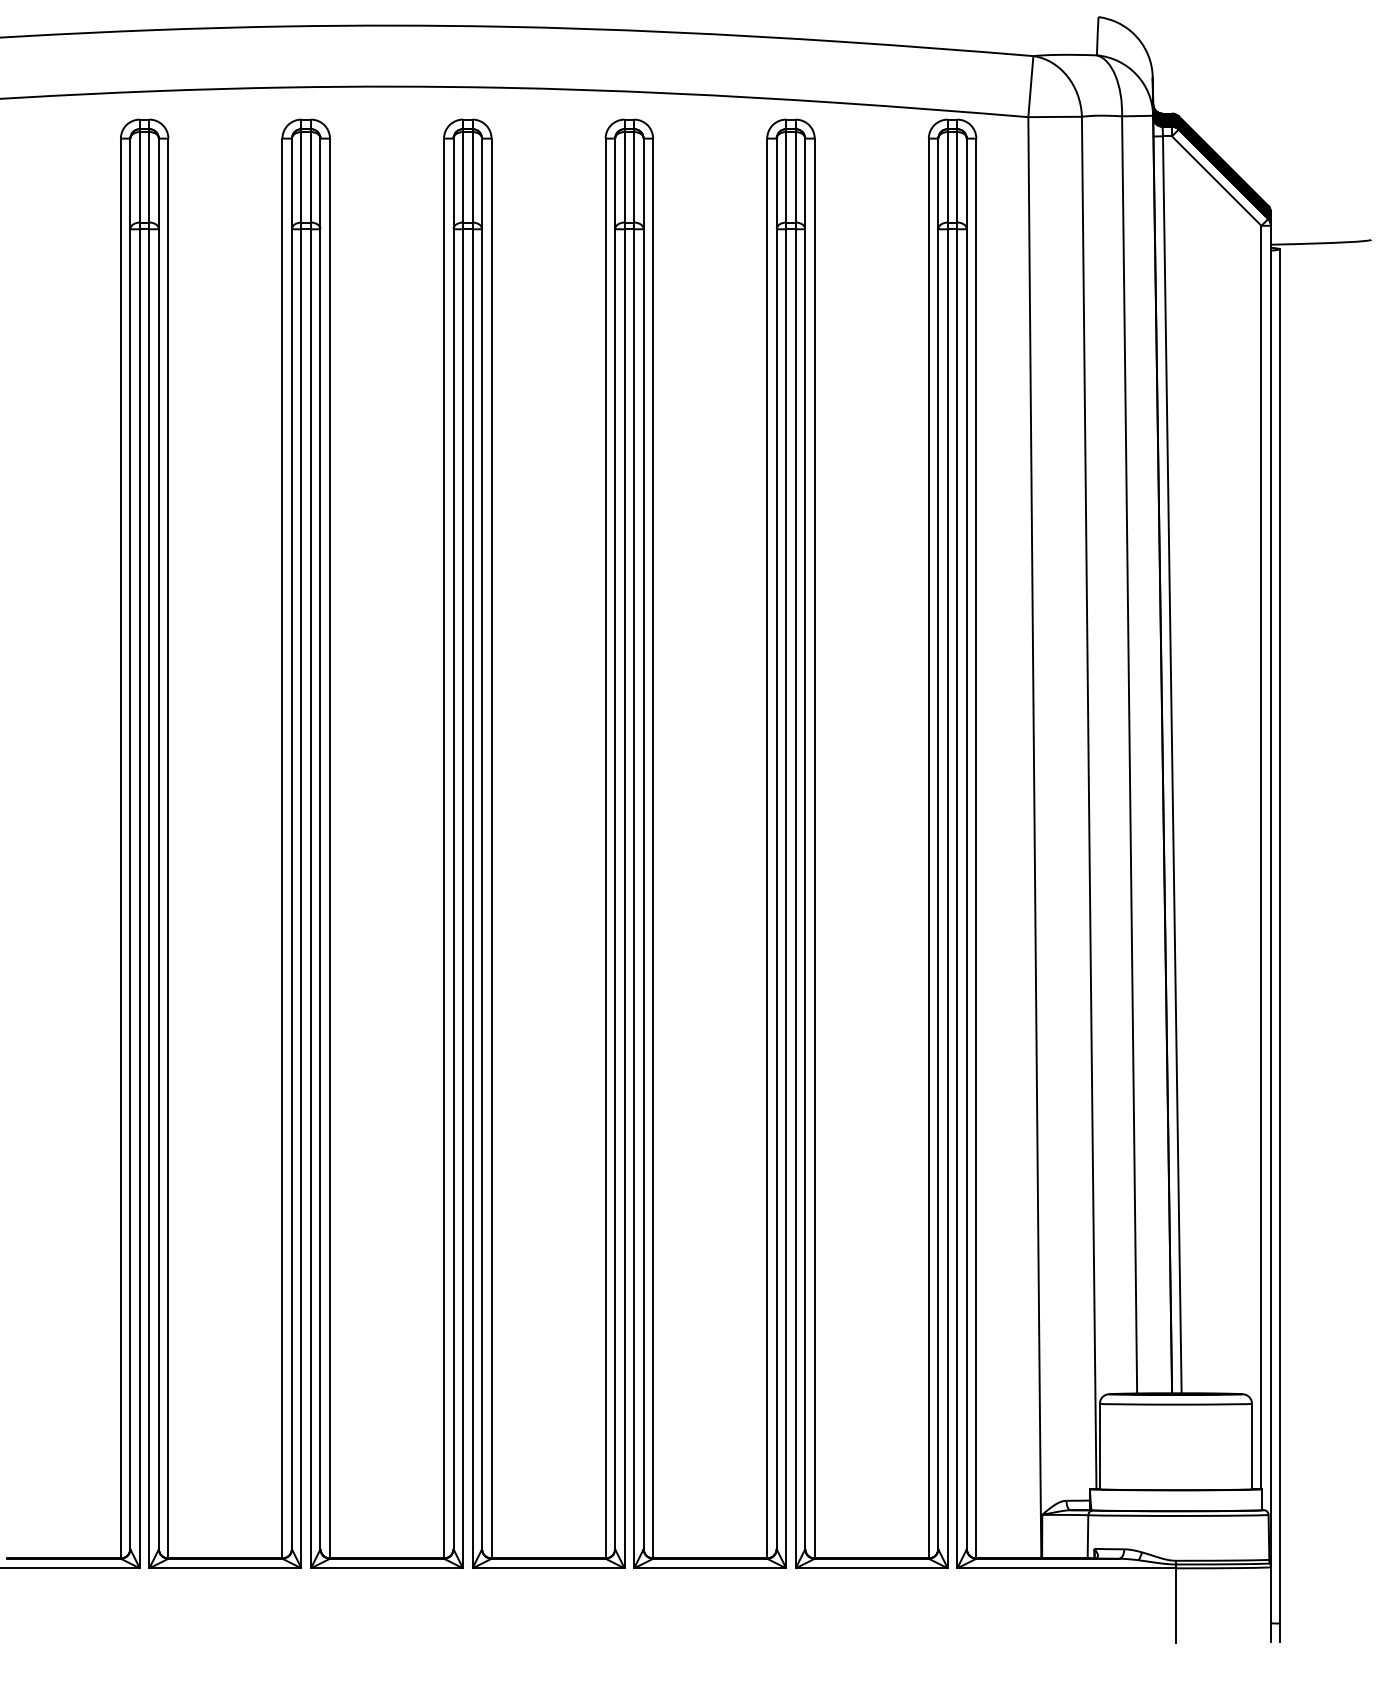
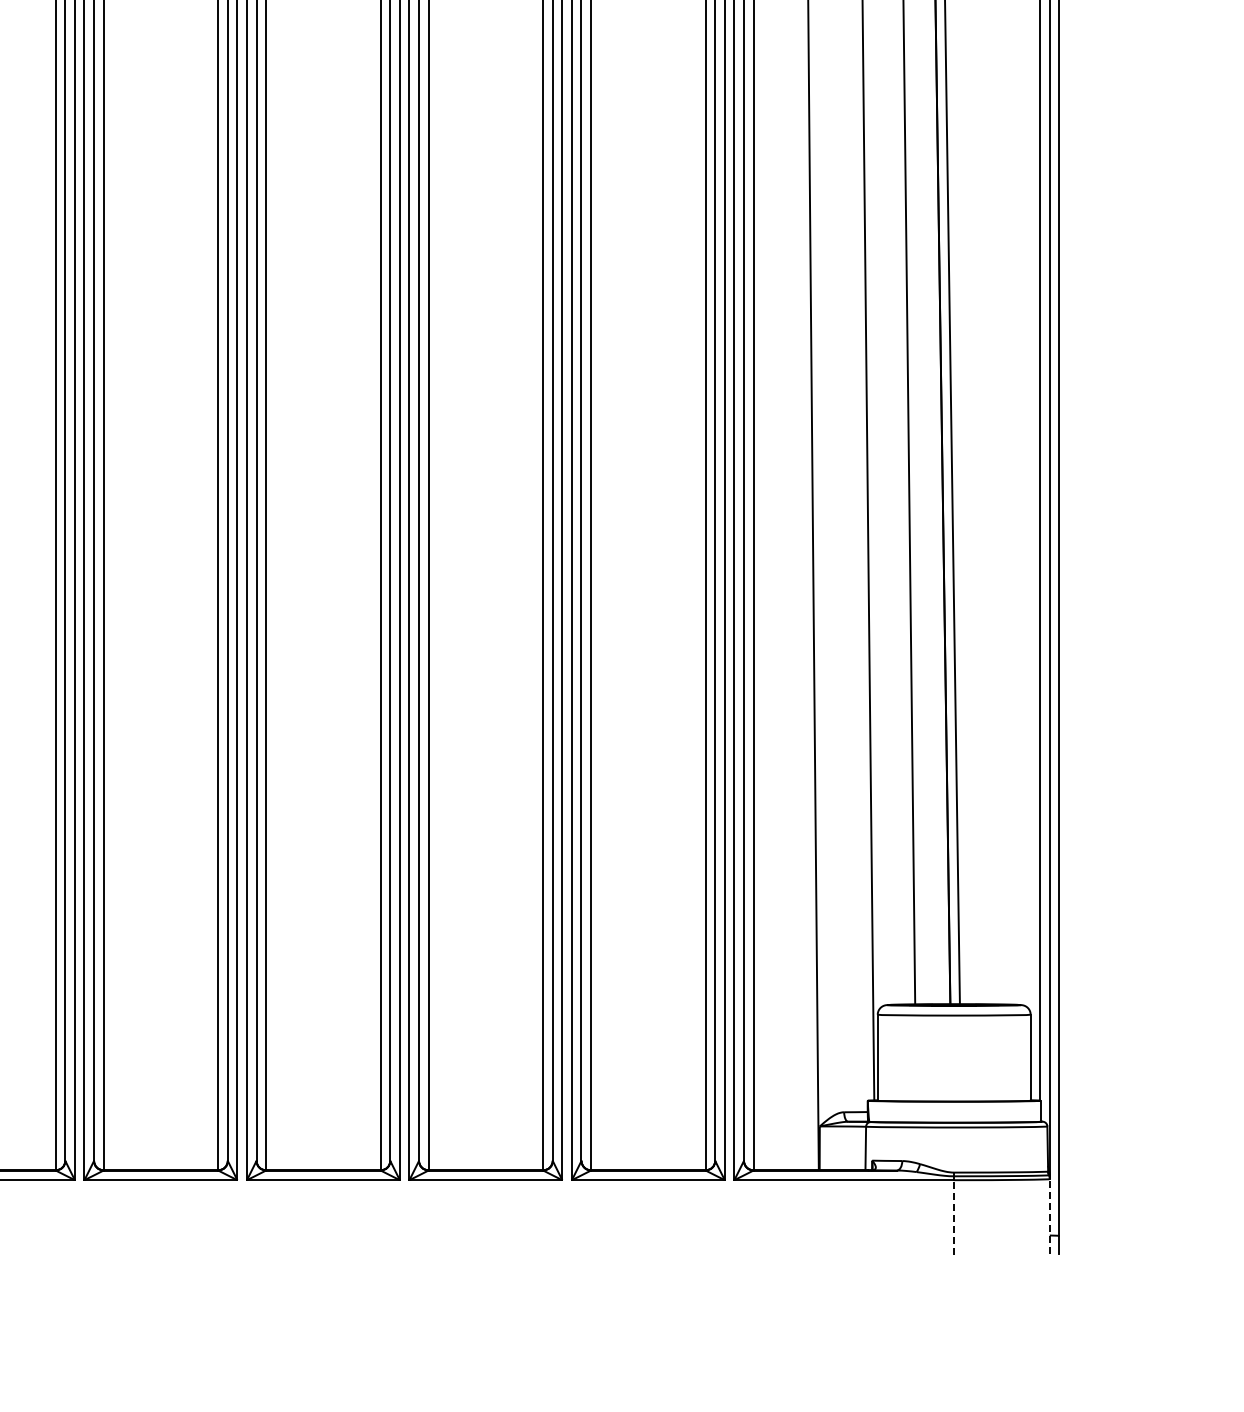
line: (1270, 1604) -> (1049, 1216), solid -> dashed
line: (1175, 1605) -> (953, 1217), solid -> dashed

